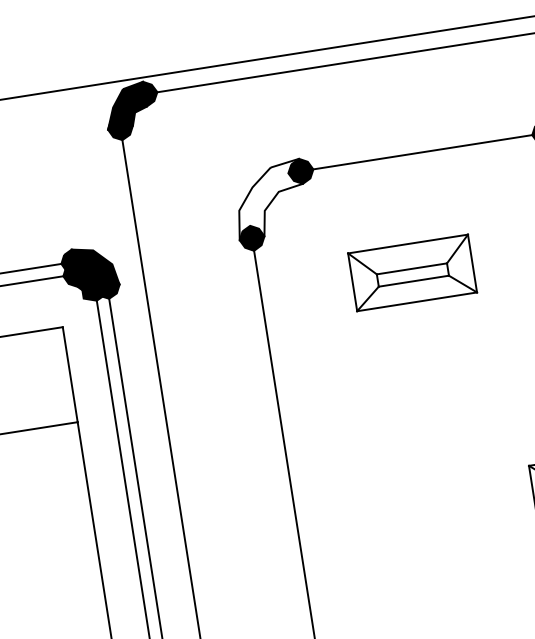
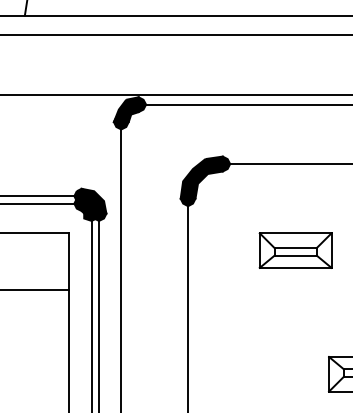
fill: (268, 199) -> (201, 177), added
part: (412, 272) -> (295, 250), moved

